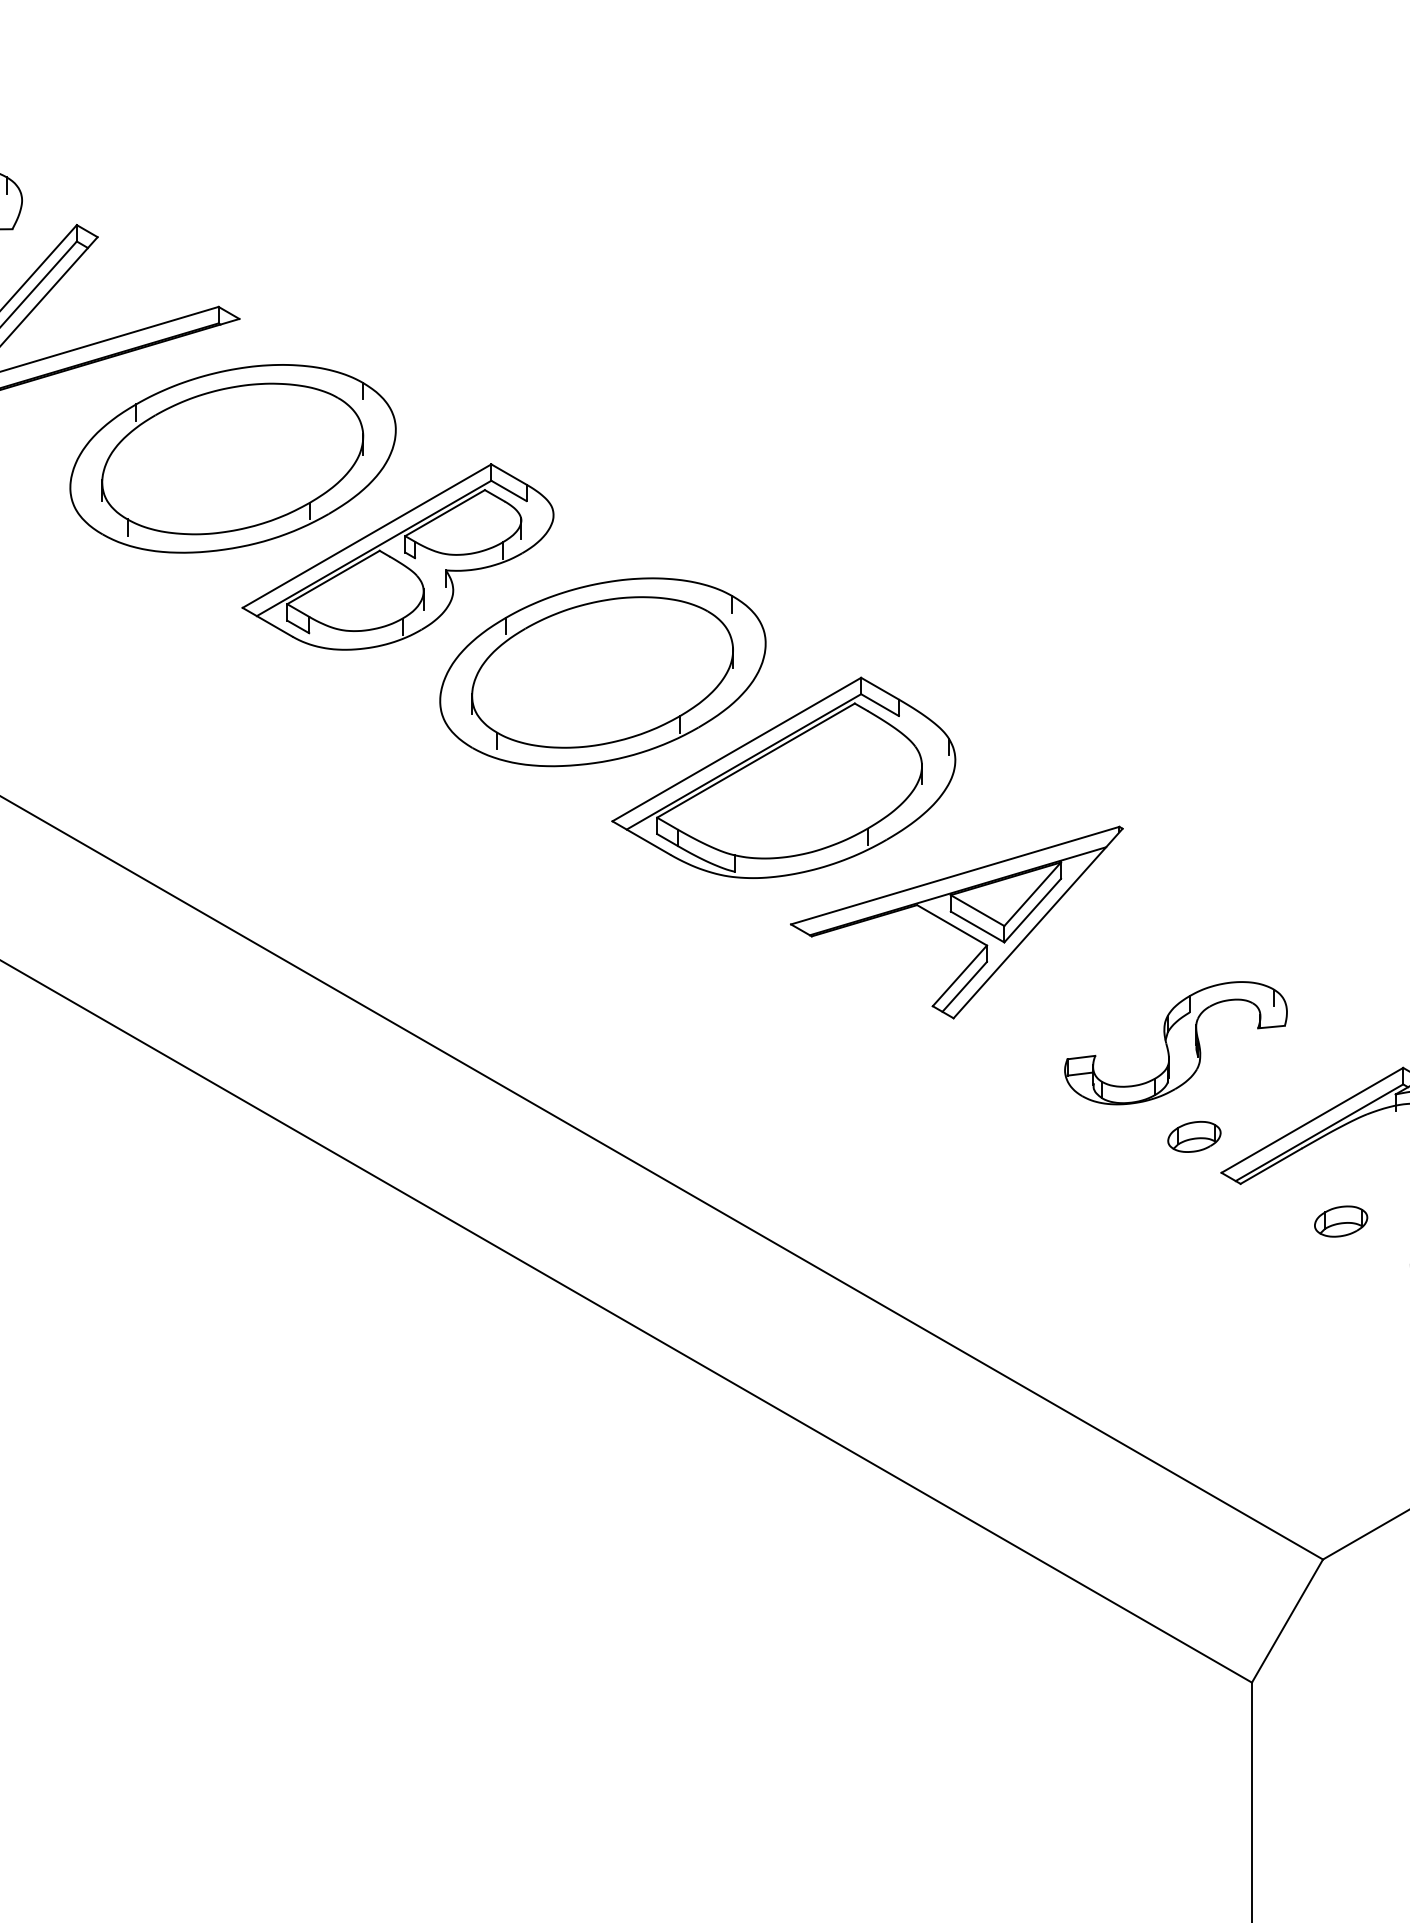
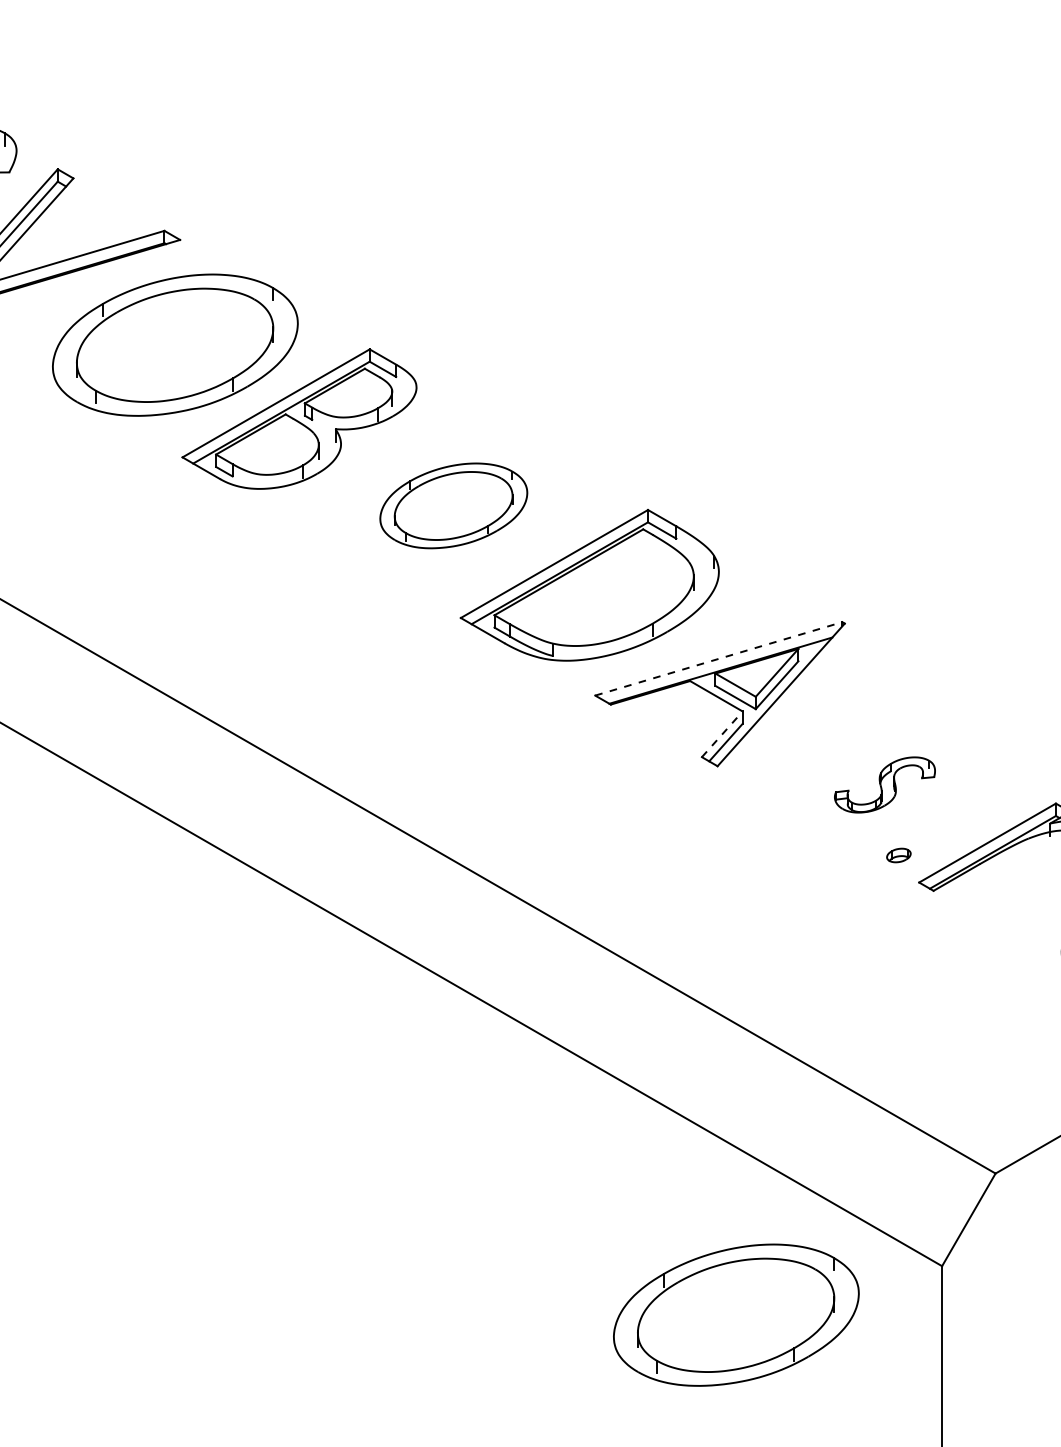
part: (602, 671) -> (453, 505), size x0.6
line: (954, 875) -> (718, 658), solid -> dashed
line: (960, 976) -> (722, 734), solid -> dashed
part: (1175, 1042) -> (884, 784), size x0.6
part: (1193, 1136) -> (898, 855), size x0.6
part: (1340, 1221) -> (1008, 919), removed
part: (978, 1746) -> (736, 1314), added

